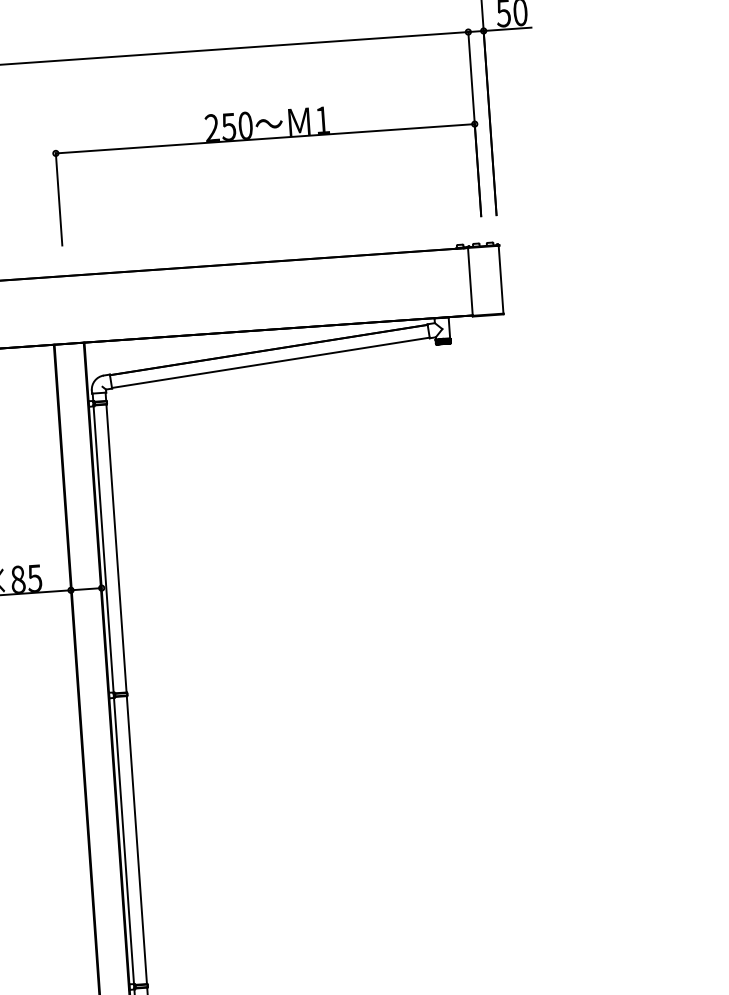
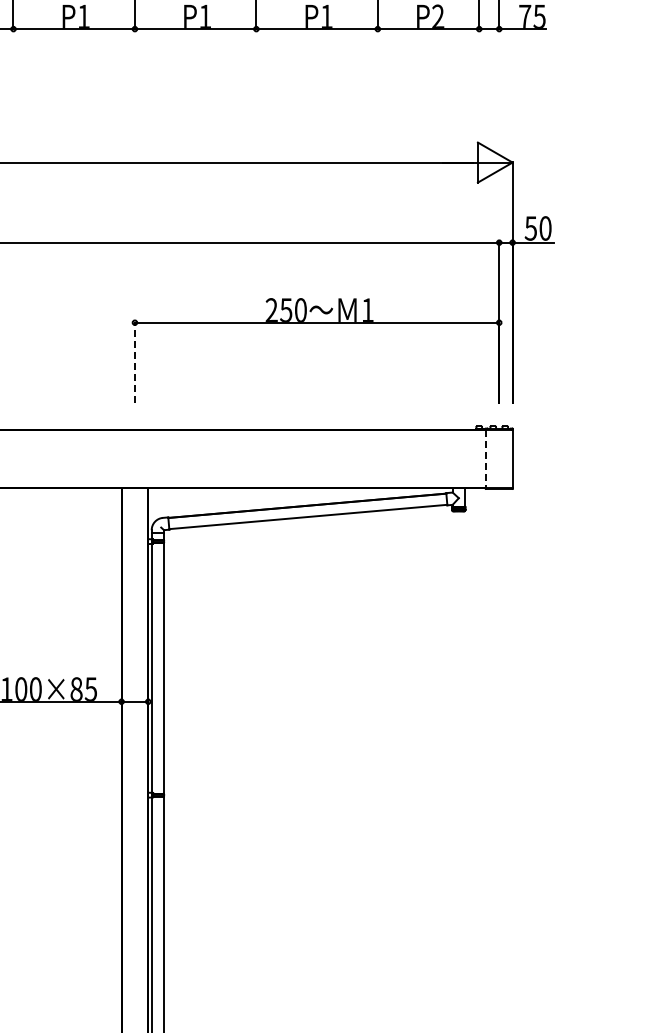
line: (58, 199) -> (134, 362), solid -> dashed
line: (469, 282) -> (485, 459), solid -> dashed

